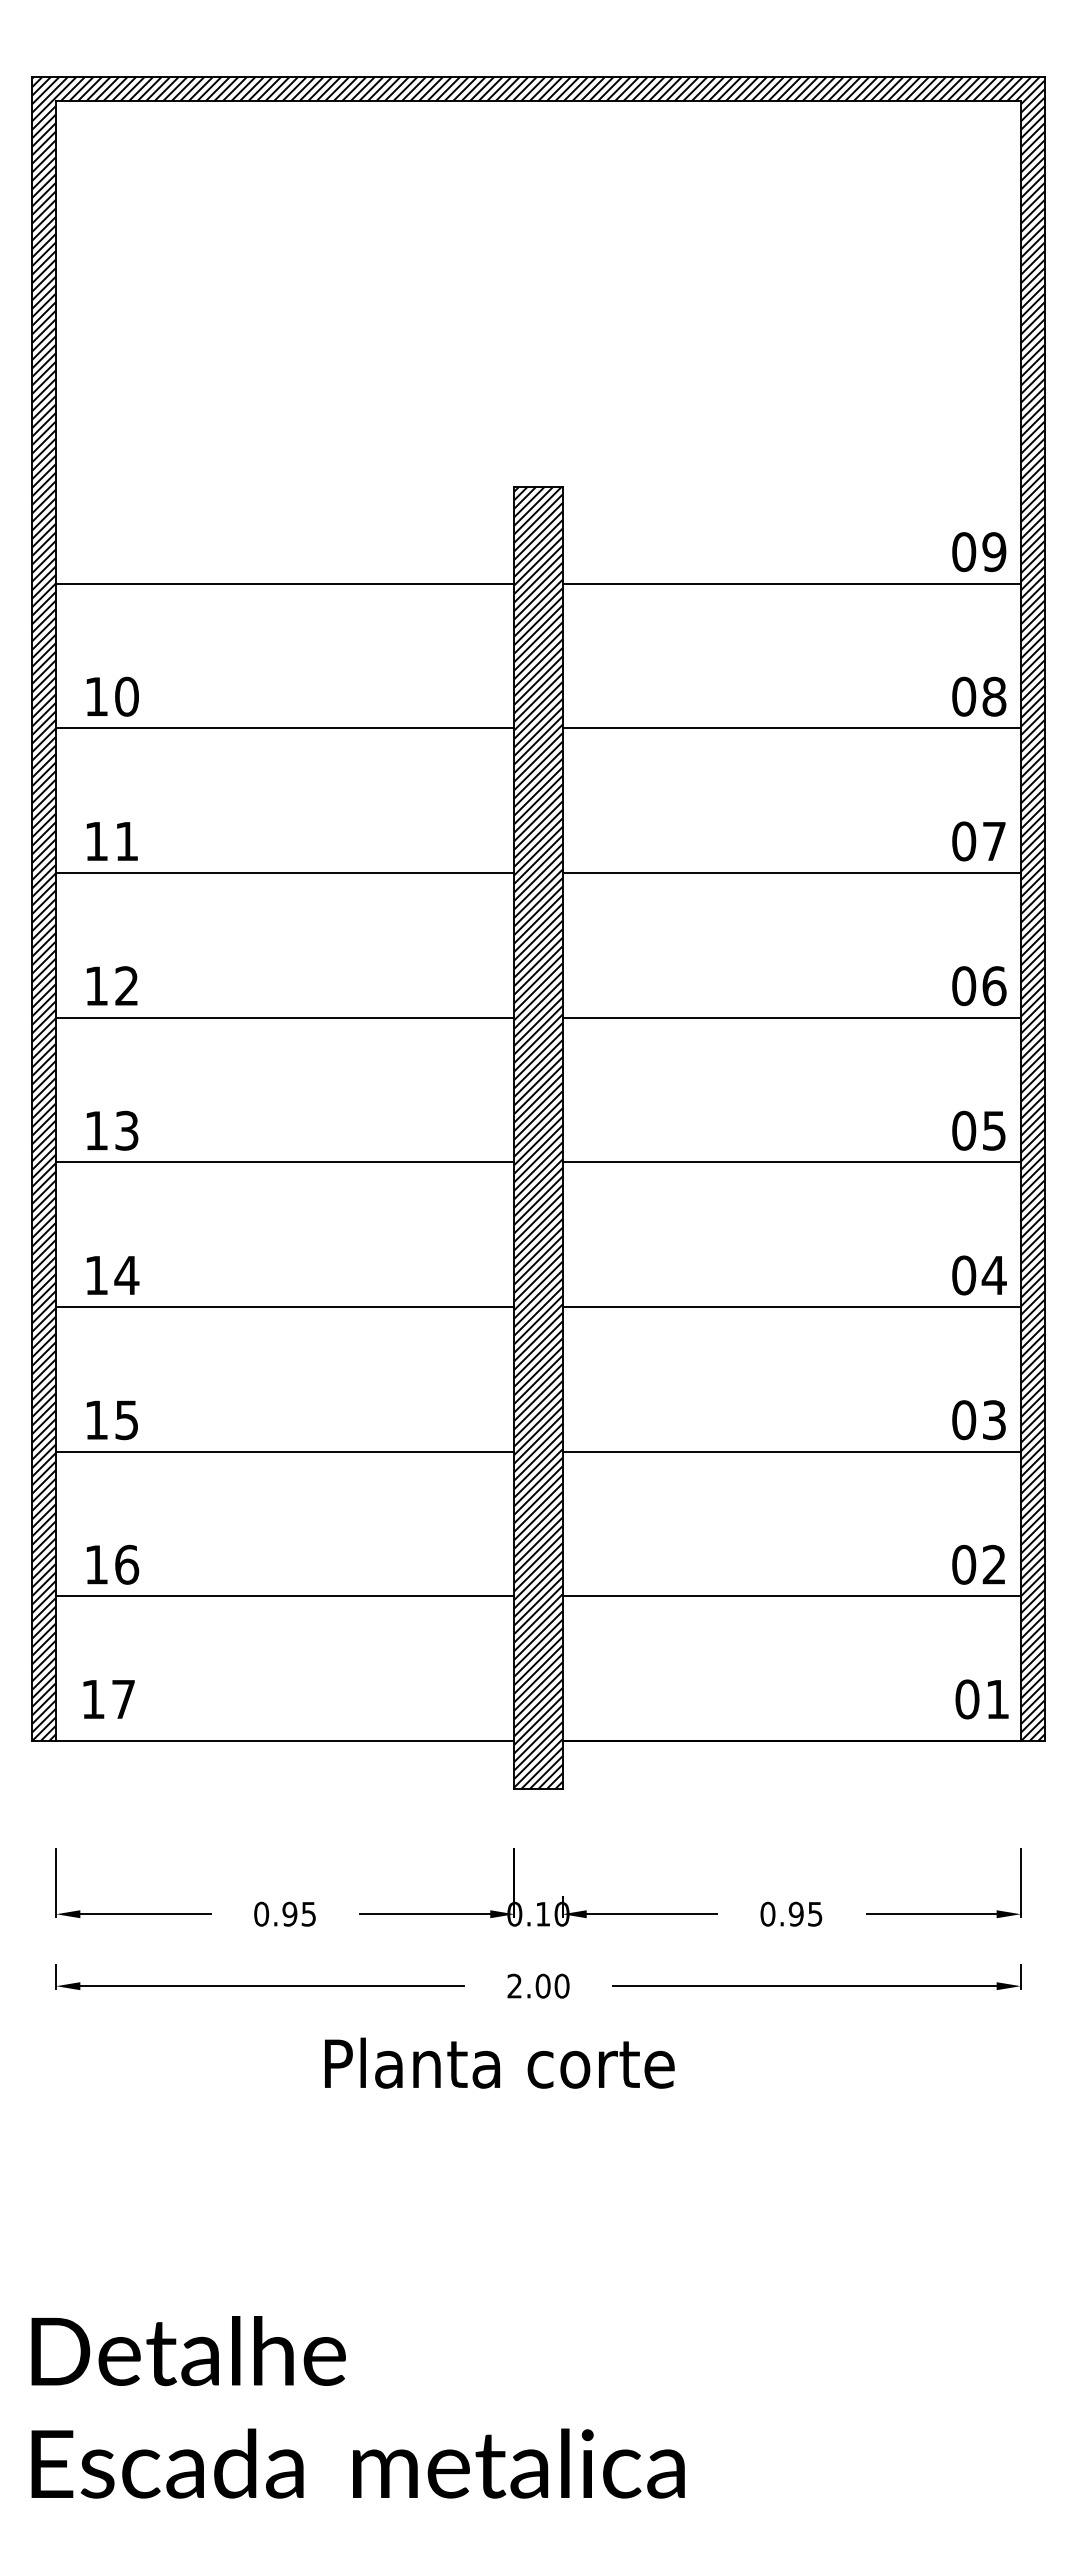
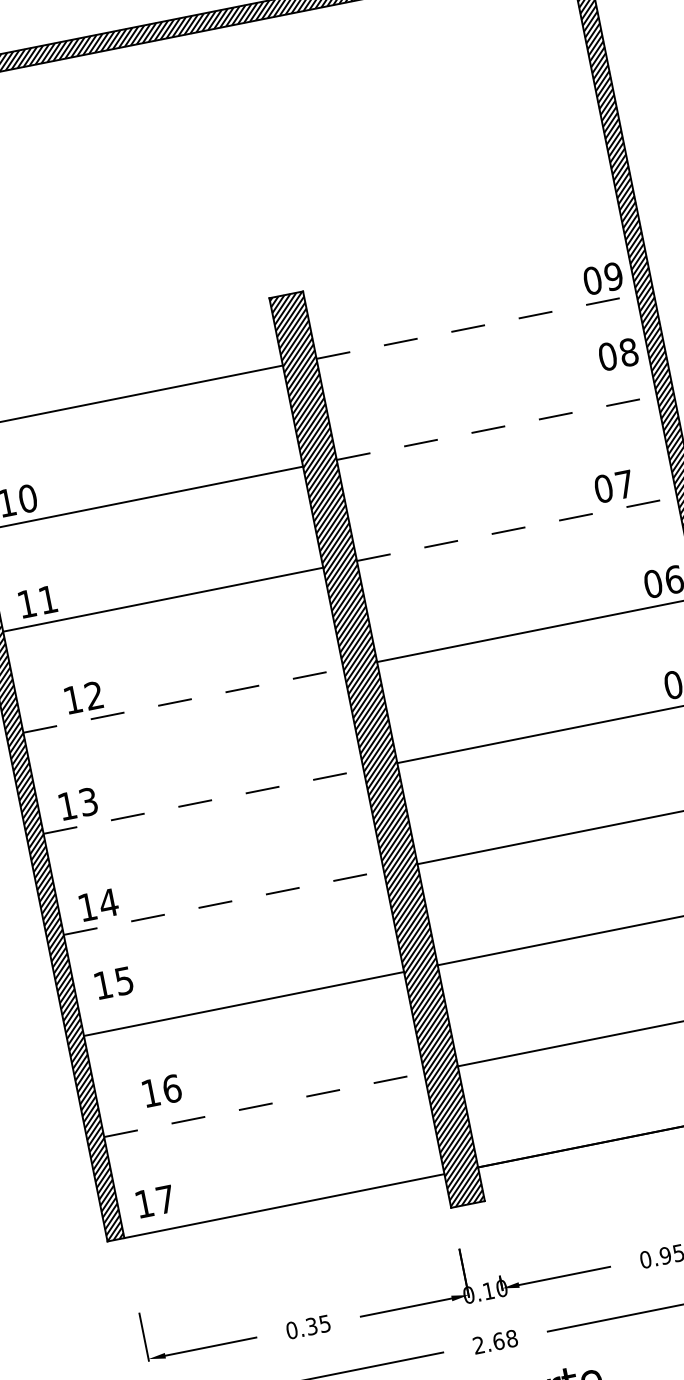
line: (792, 583) -> (477, 326), solid -> dashed
text: (979, 696) -> (618, 354), moved
line: (792, 728) -> (497, 427), solid -> dashed
text: (978, 841) -> (613, 486), moved
line: (792, 873) -> (517, 529), solid -> dashed
text: (111, 985) -> (83, 697), moved
line: (285, 1017) -> (183, 700), solid -> dashed
line: (285, 1162) -> (203, 801), solid -> dashed
line: (285, 1307) -> (224, 903), solid -> dashed
text: (111, 1420) -> (113, 983), moved
text: (112, 1564) -> (161, 1090), moved
line: (285, 1596) -> (264, 1105), solid -> dashed
text: (289, 1913) -> (311, 1326), 0.95 -> 0.35
text: (552, 1985) -> (505, 1339), 2.00 -> 2.68

